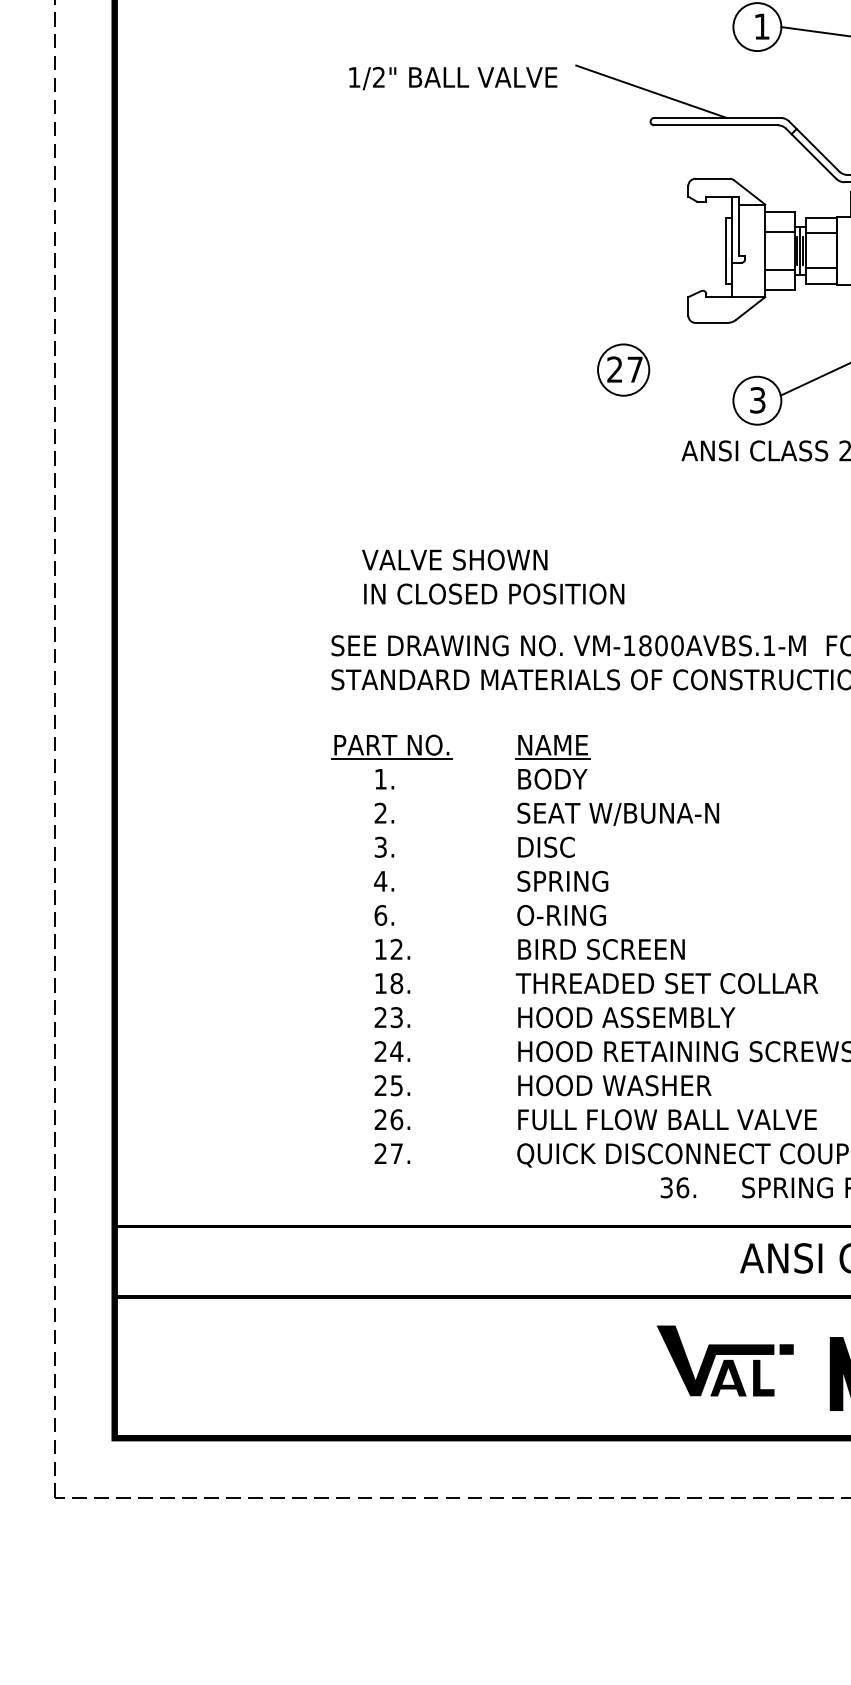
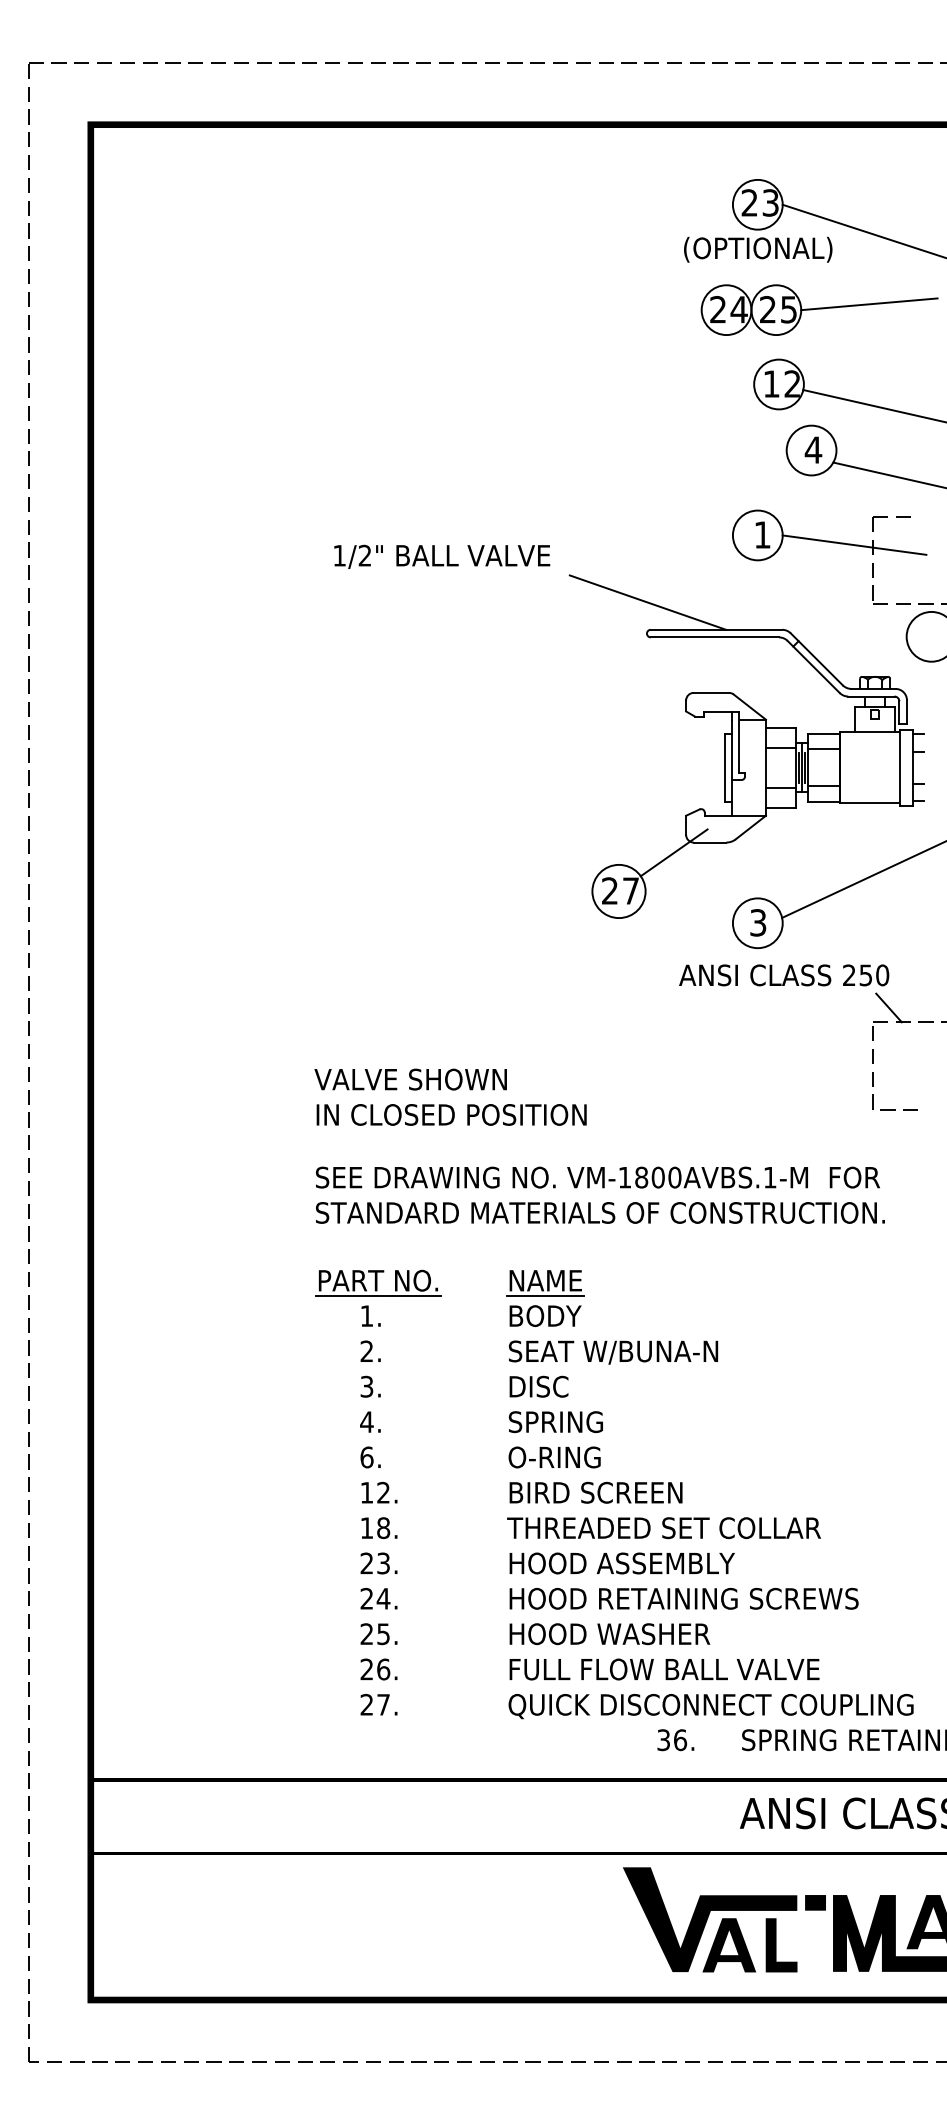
text: (453, 78) -> (442, 556), moved
line: (676, 332) -> (673, 852), added
text: (493, 576) -> (450, 1096), moved
part: (725, 1360) -> (724, 1919), size x1.43

